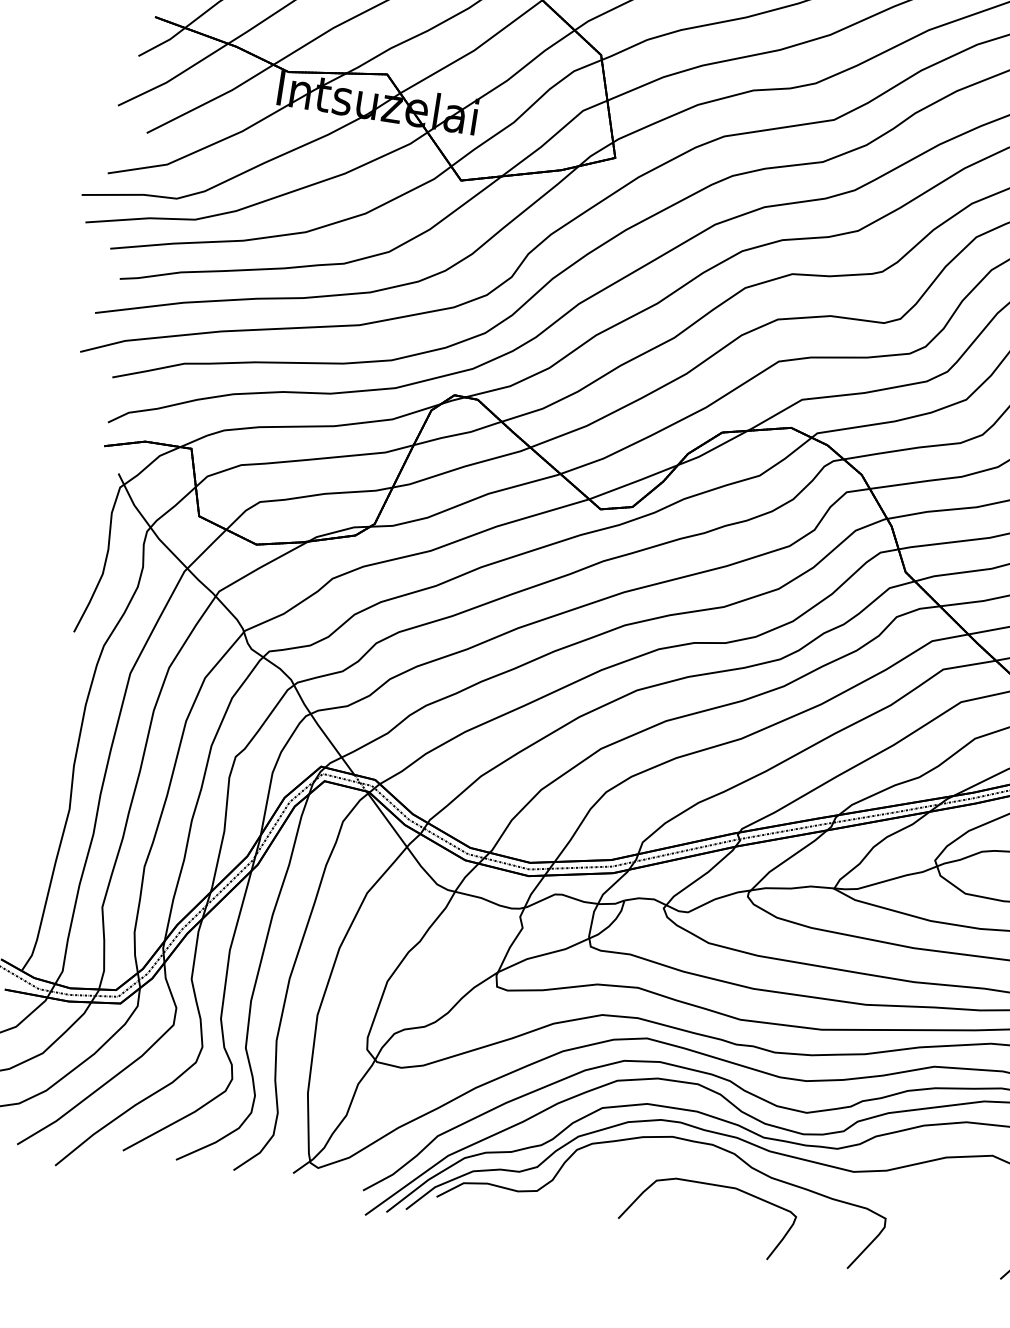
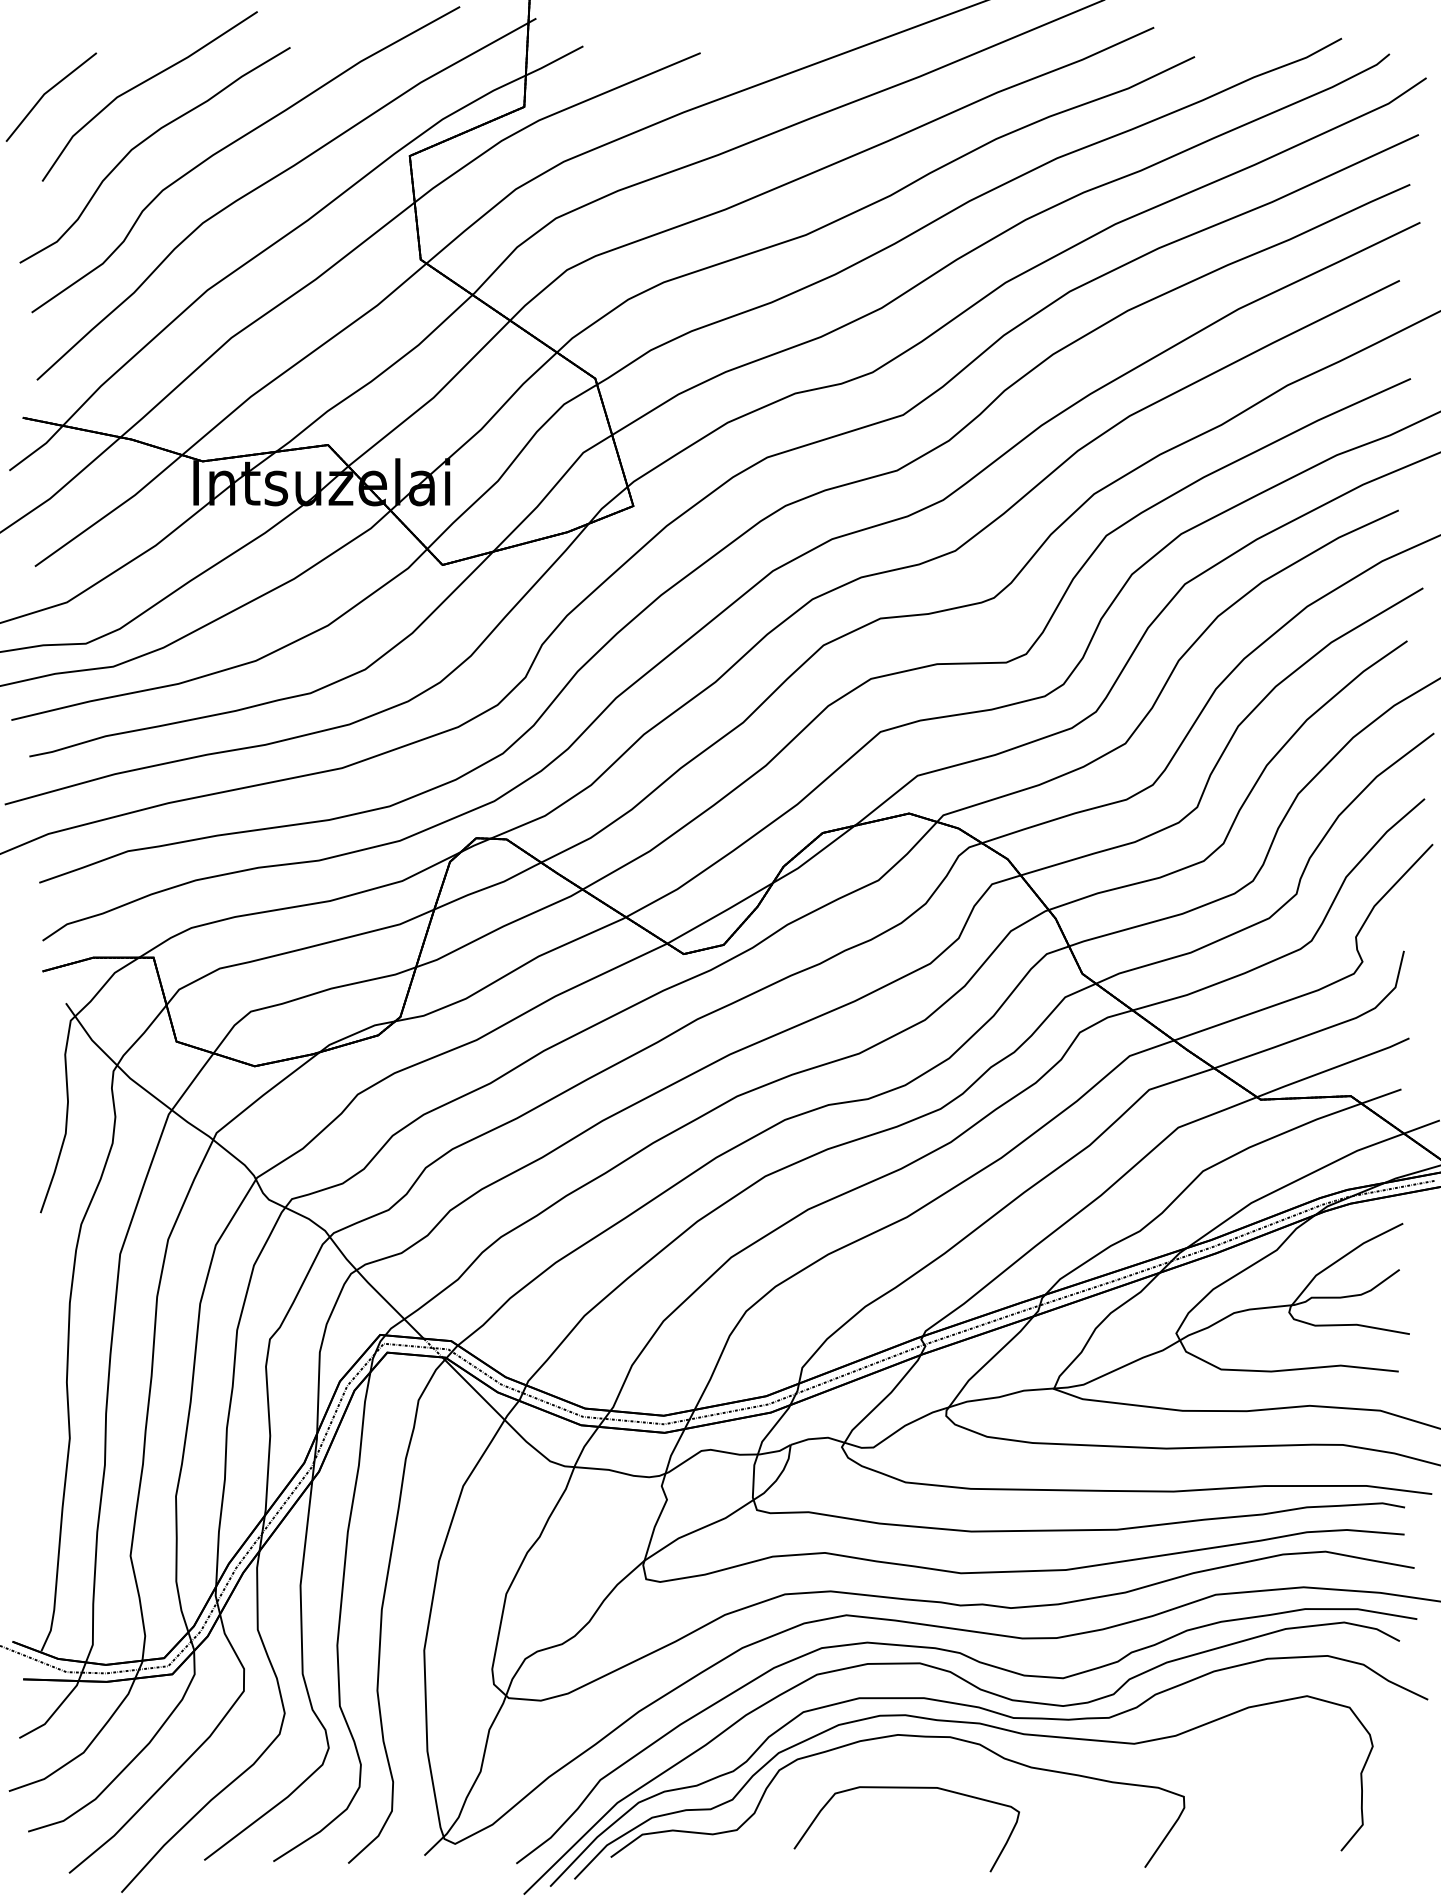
curve: (712, 1185) -> (906, 1788), moved

